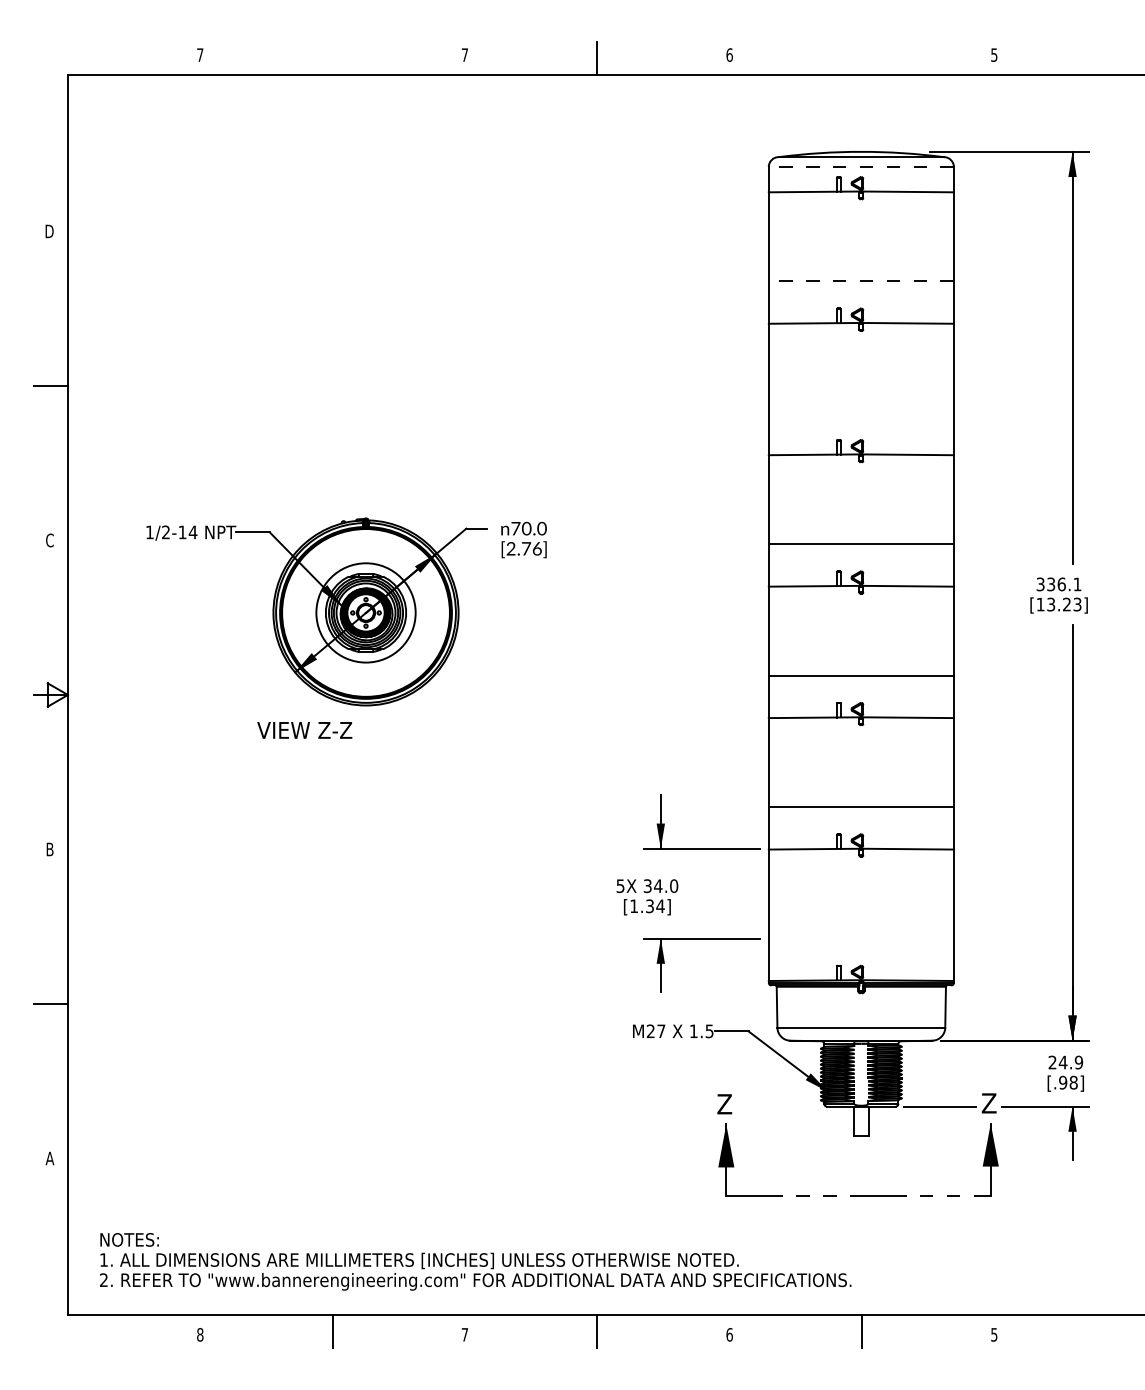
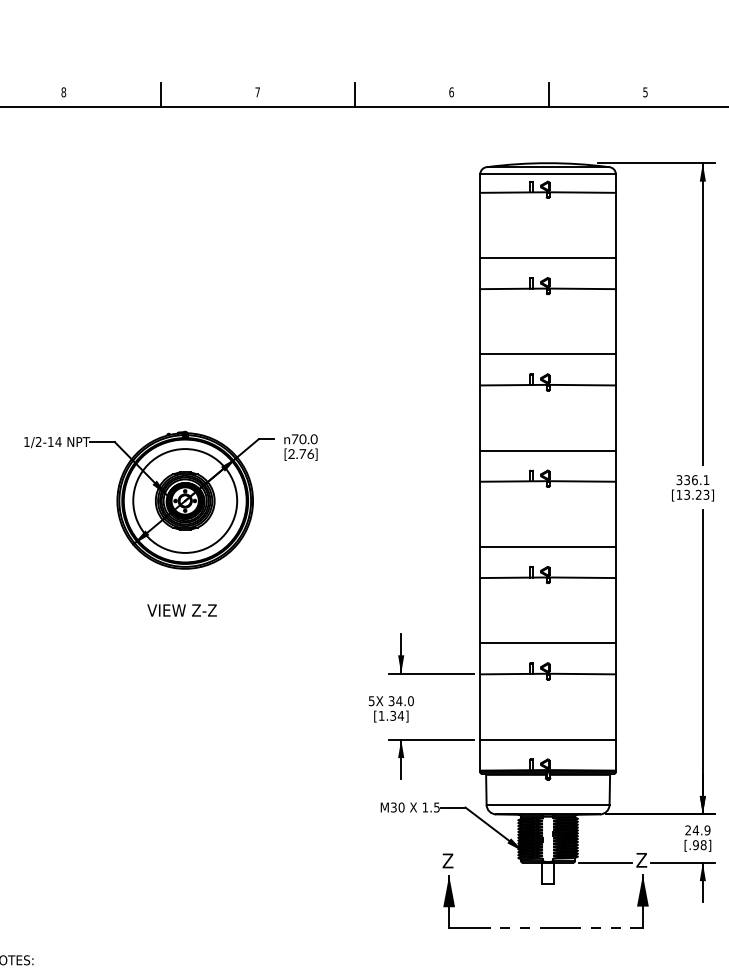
text: (200, 54) -> (63, 91), 7 -> 8
line: (332, 58) -> (160, 94), added
line: (862, 58) -> (548, 94), added
line: (861, 167) -> (548, 174), dashed -> solid
line: (861, 281) -> (548, 258), dashed -> solid
line: (860, 412) -> (547, 354), added
circle: (365, 612) -> (184, 500), size x1.43
text: (304, 730) -> (181, 610), moved
line: (860, 938) -> (547, 739), added
text: (656, 1031) -> (398, 807), M27 -> M30

